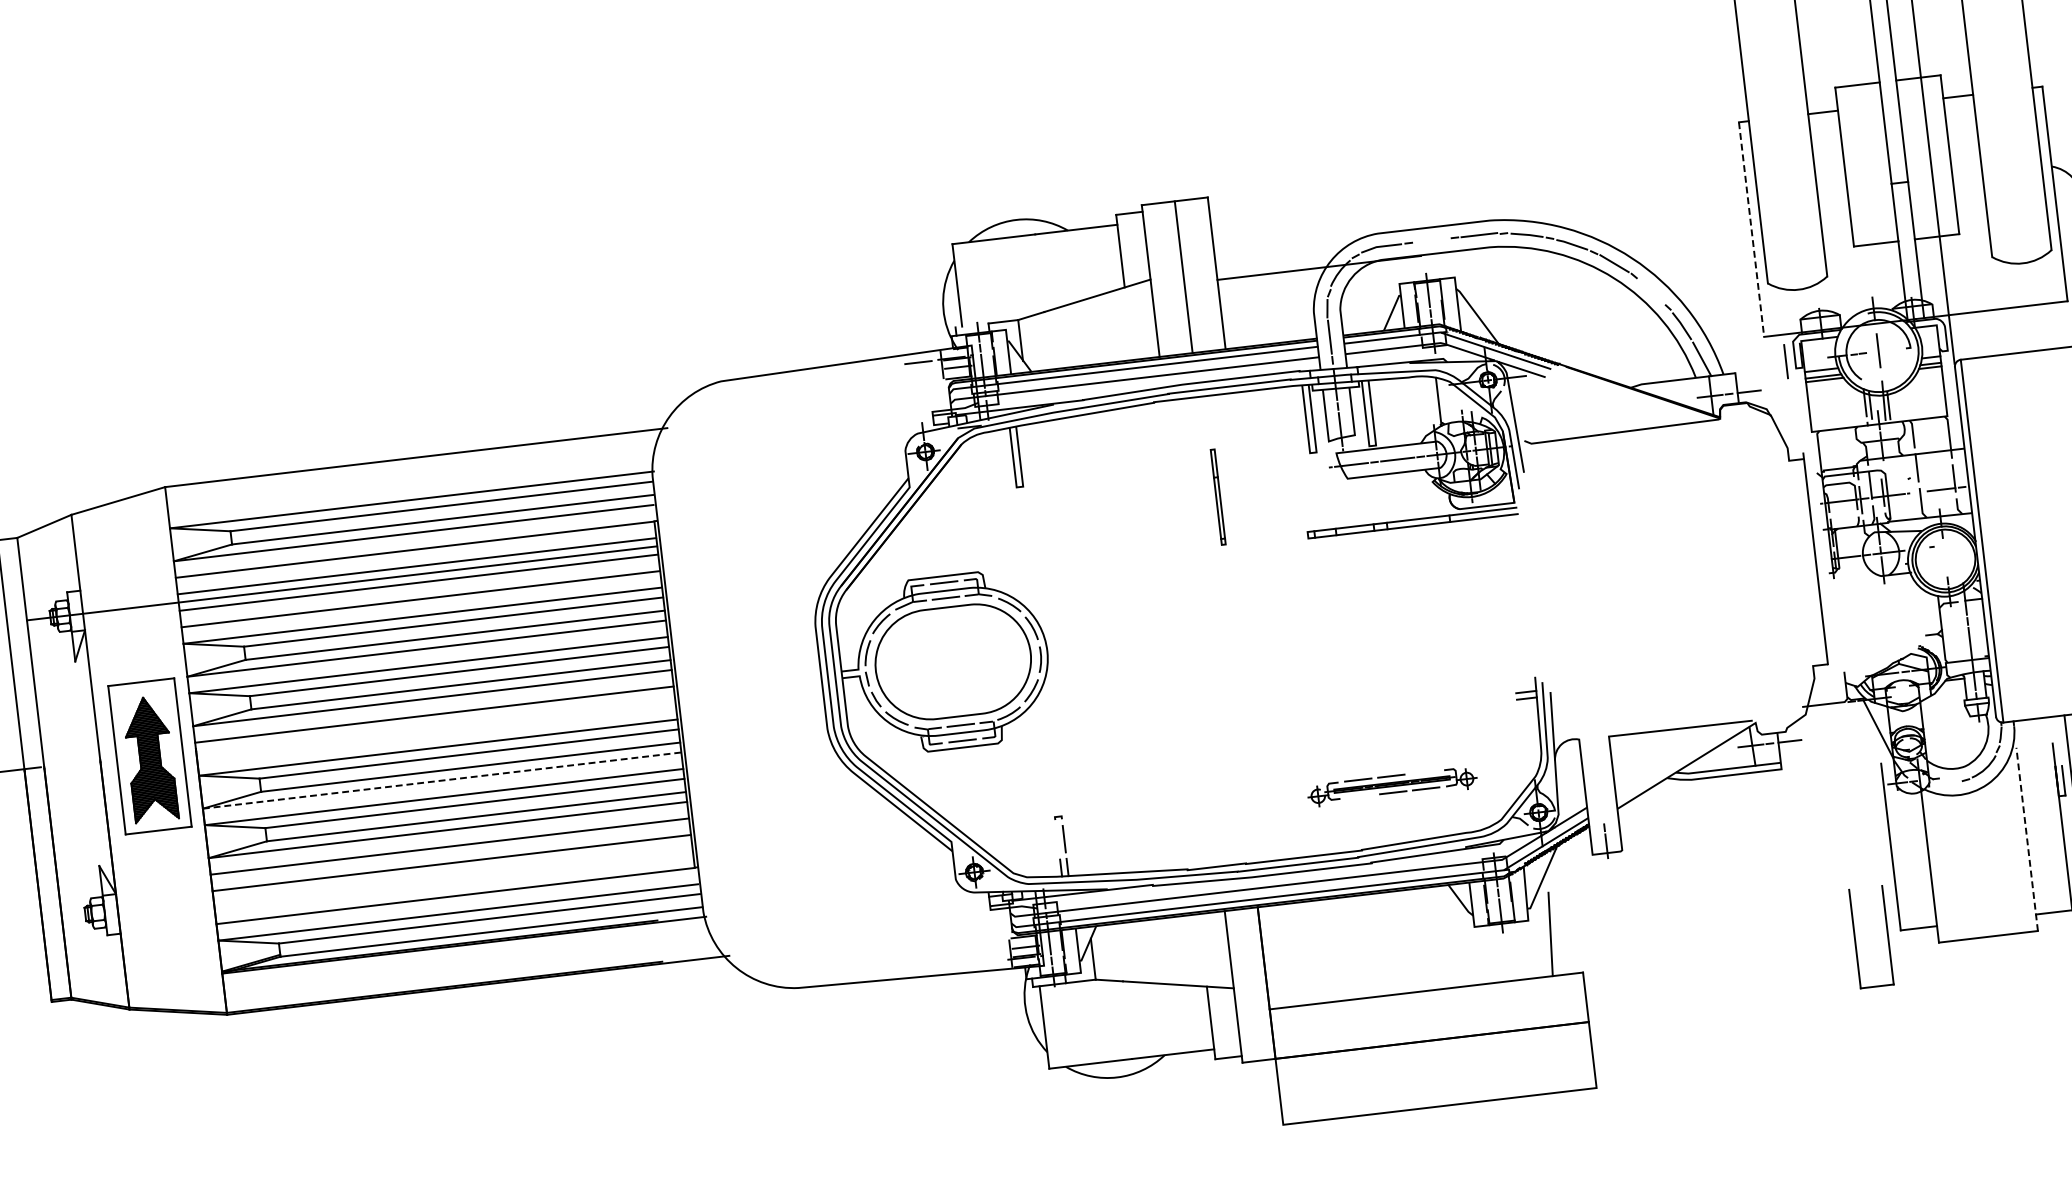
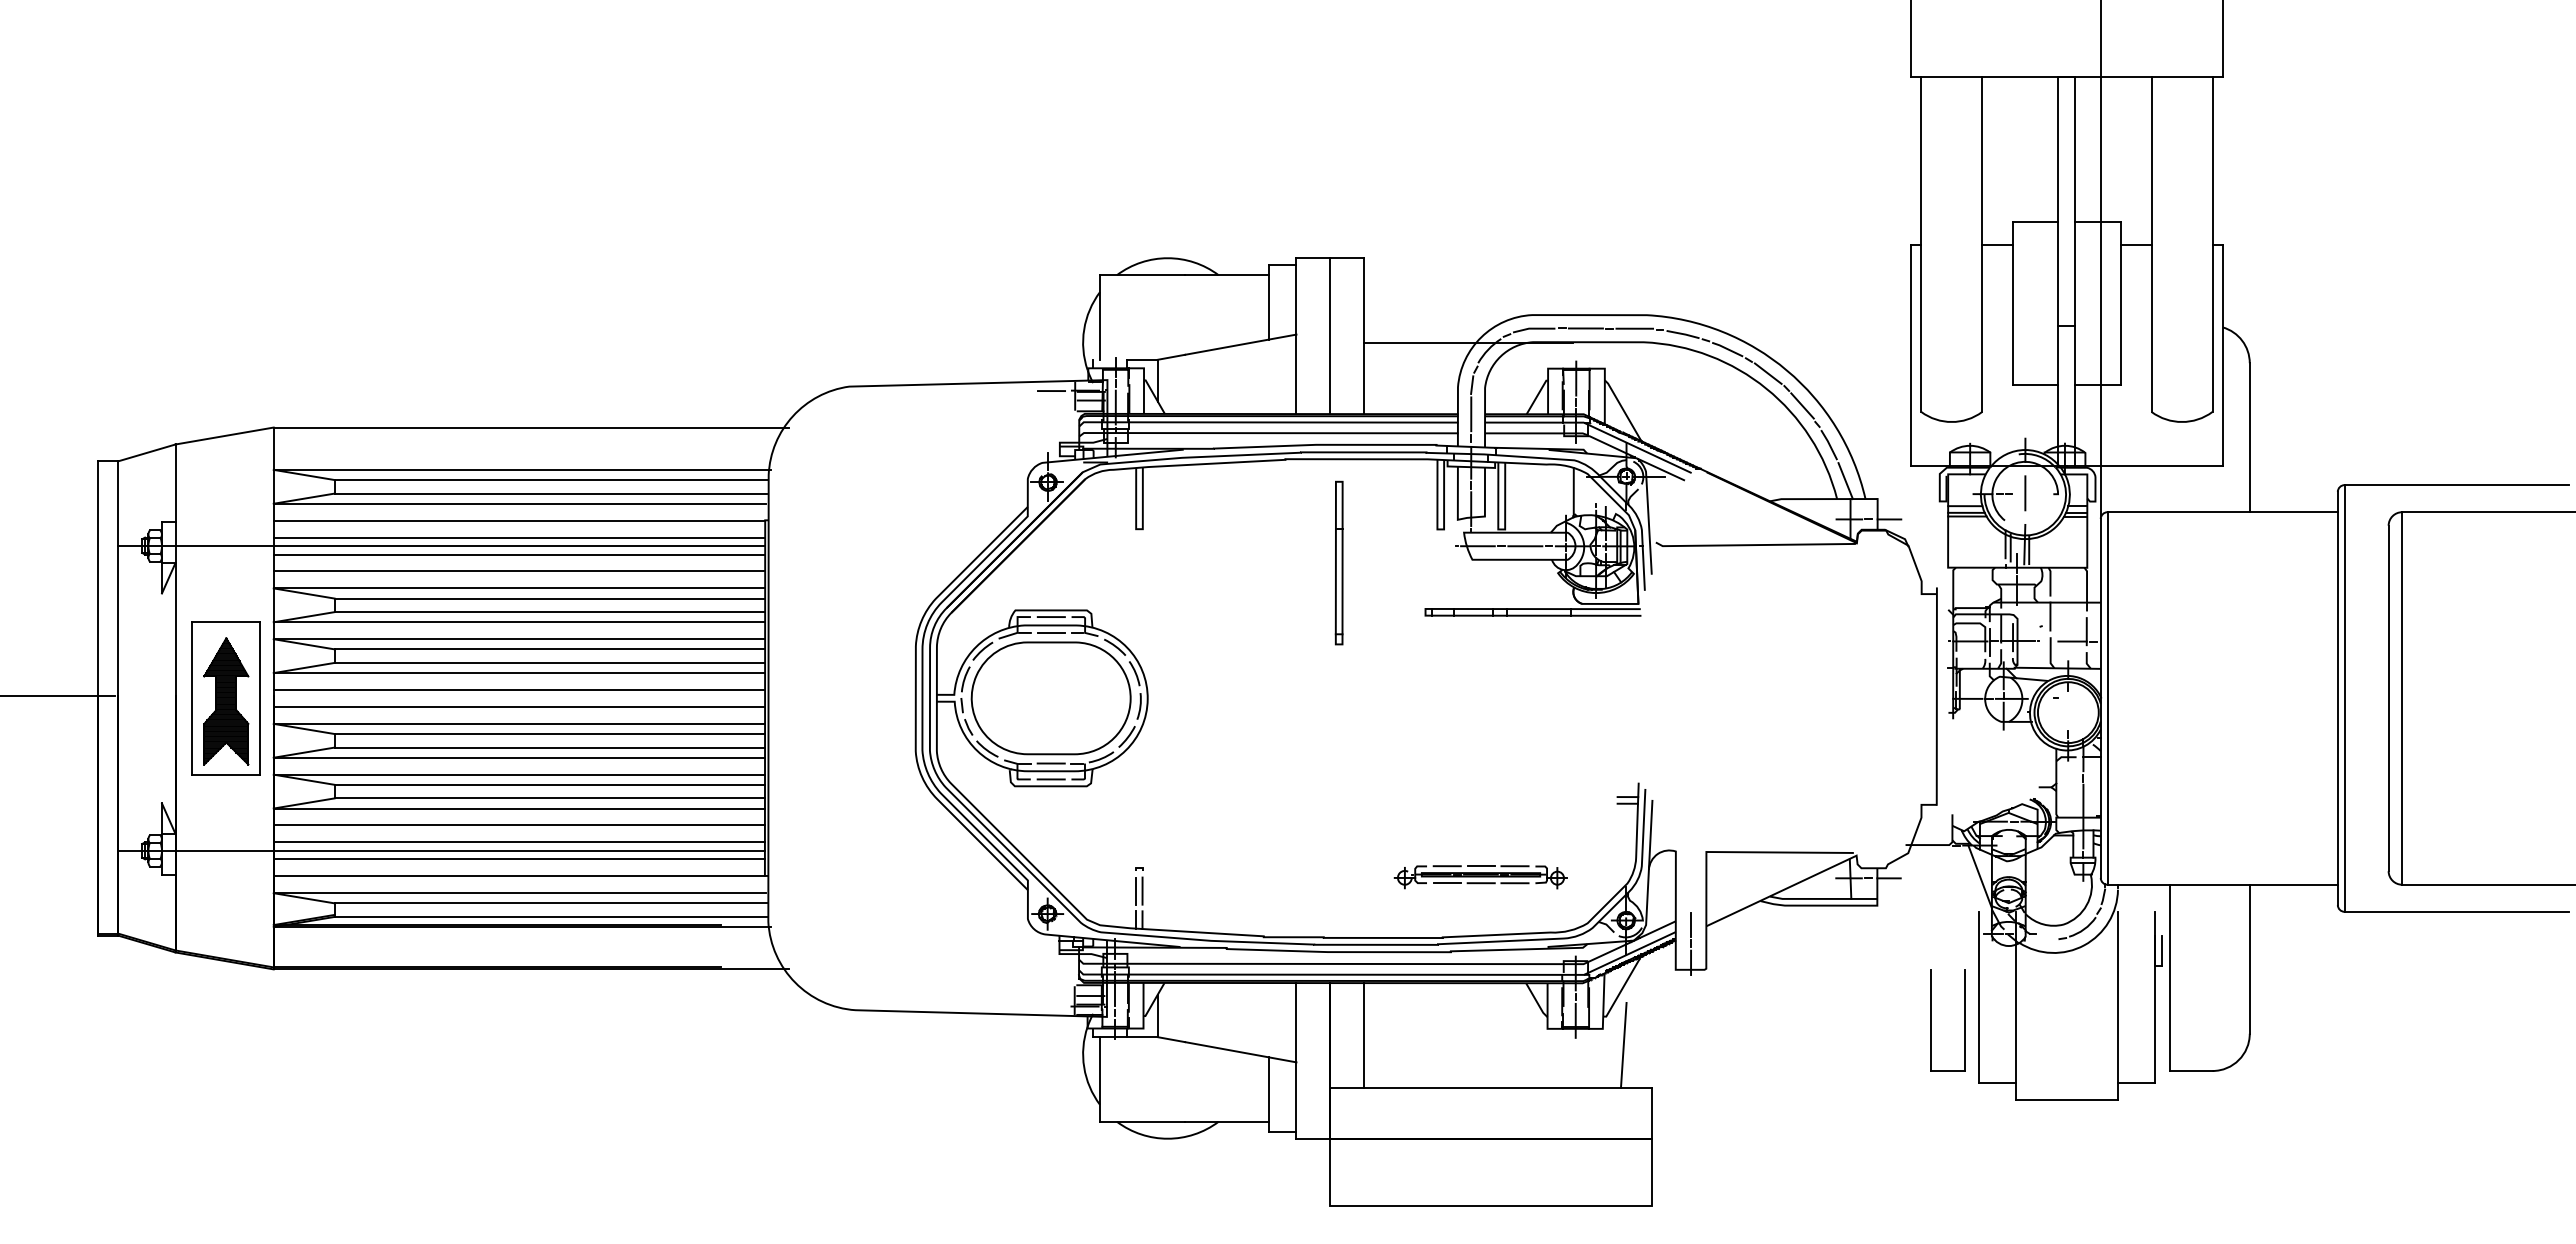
line: (1751, 229) -> (1911, 355), dashed -> solid
line: (1431, 240) -> (1585, 328), added
line: (1651, 290) -> (1802, 405), added
line: (1786, 361) -> (1930, 493), removed
part: (1217, 496) -> (1338, 562), size x1.67
line: (436, 730) -> (519, 706), added
line: (1423, 772) -> (1514, 866), added
line: (442, 780) -> (519, 757), dashed -> solid
line: (1359, 796) -> (1446, 883), added
line: (1602, 808) -> (1691, 924), added
line: (1057, 839) -> (1135, 890), added
line: (2026, 839) -> (2117, 1005), dashed -> solid
line: (375, 879) -> (440, 850), added
line: (452, 879) -> (518, 859), added
part: (1855, 939) -> (1931, 1020), moved
line: (1297, 954) -> (1364, 1035), added

